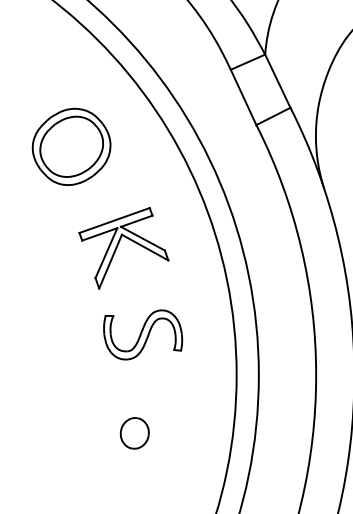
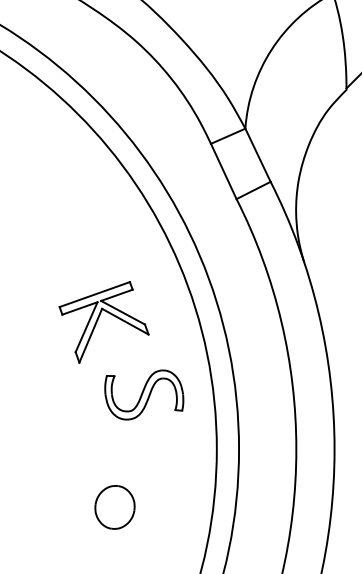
part: (71, 147) -> (51, 221), removed
part: (143, 334) -> (144, 394), moved
part: (134, 433) -> (114, 507), size x1.4

